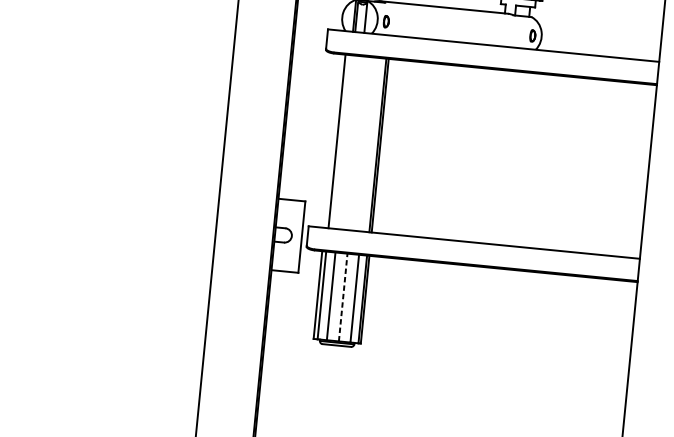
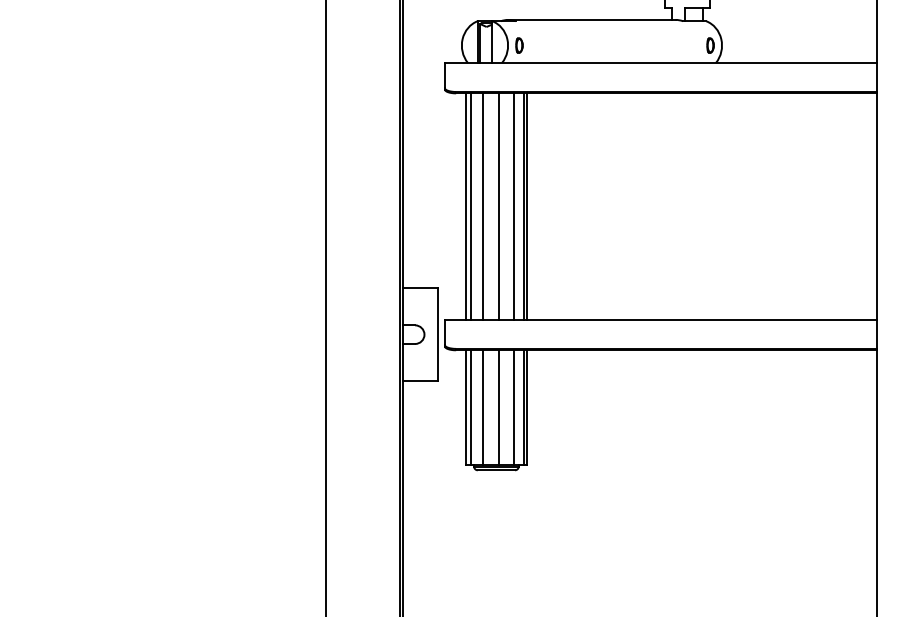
line: (332, 140) -> (465, 206), added
line: (345, 142) -> (482, 206), added
line: (358, 143) -> (498, 206), added
line: (369, 144) -> (513, 206), added
line: (343, 297) -> (498, 407), dashed -> solid

